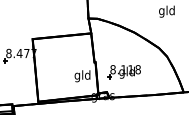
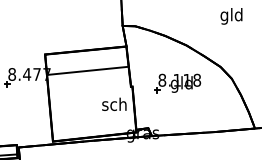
line: (63, 50) -> (87, 70), added
part: (123, 72) -> (176, 84), moved
text: (82, 76) -> (114, 106), gld -> sch

